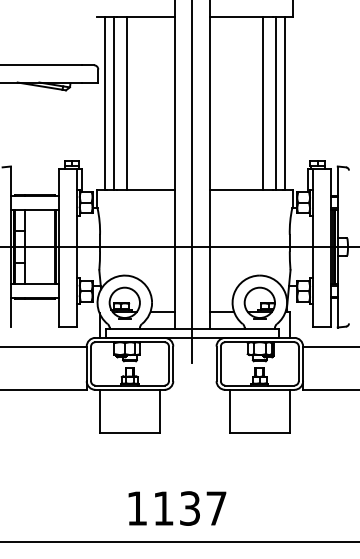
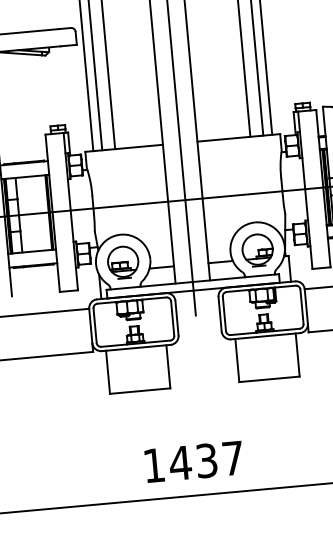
text: (163, 508) -> (180, 463), 1137 -> 1437

